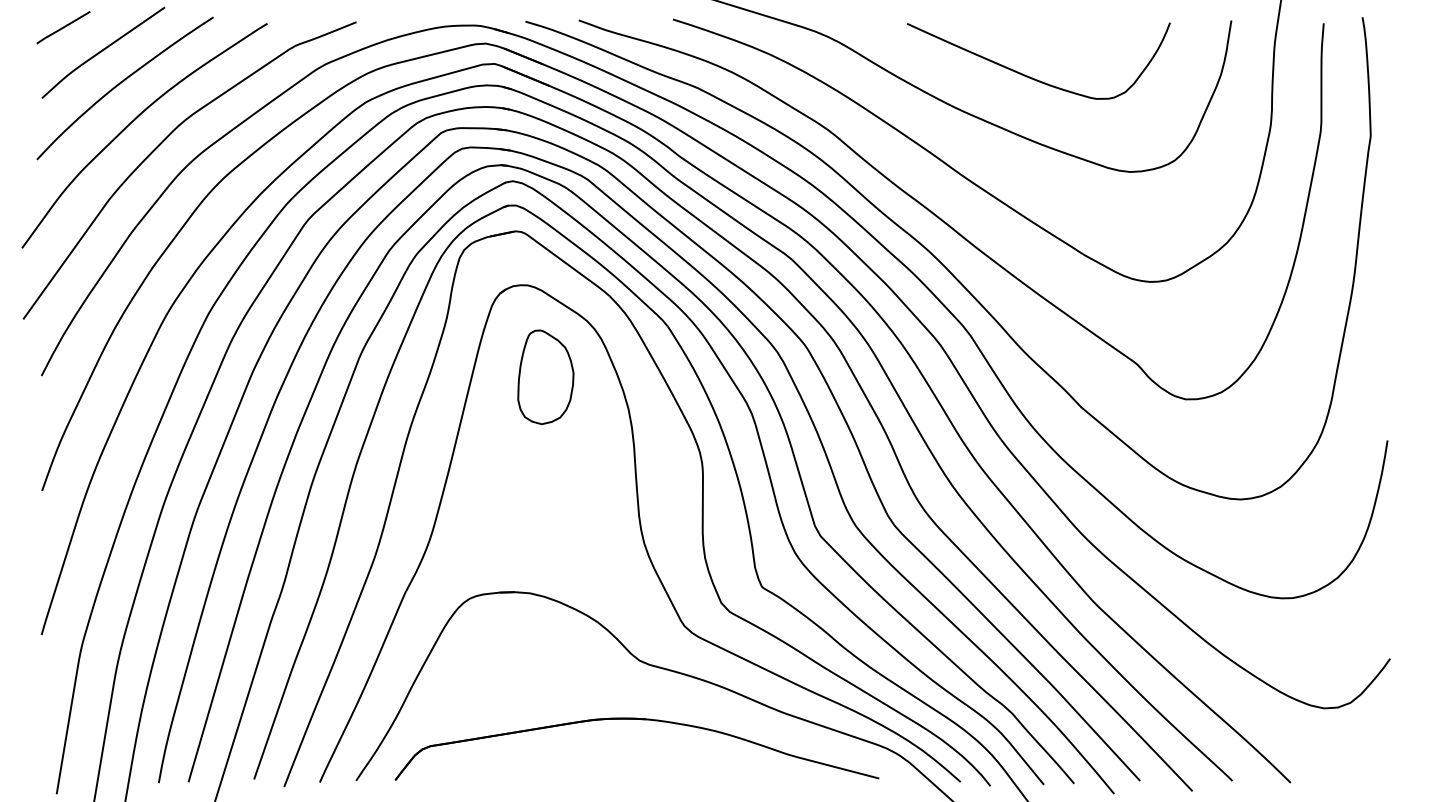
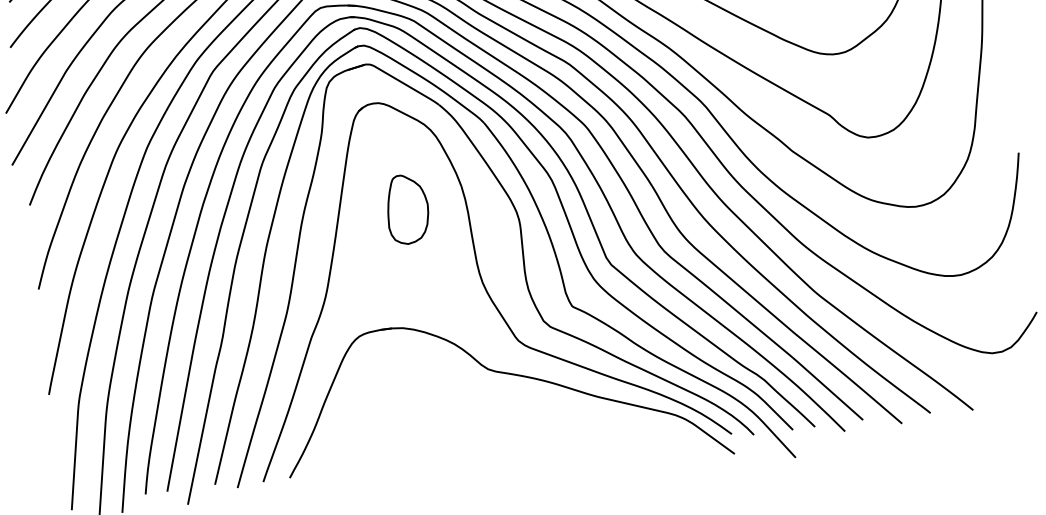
part: (545, 377) -> (407, 209), moved
part: (642, 720) -> (494, 412), removed

